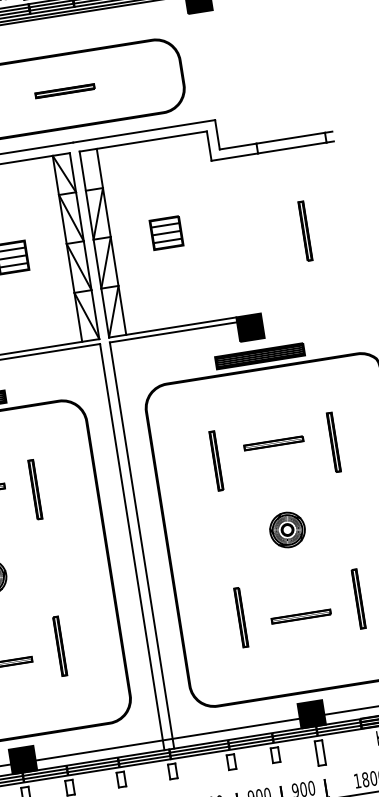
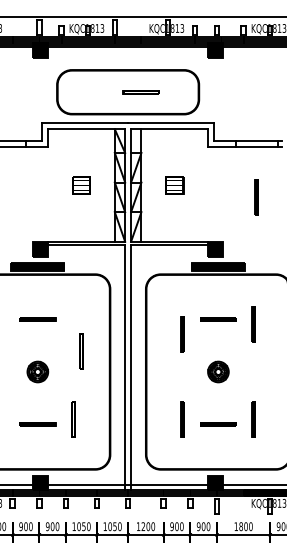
line: (63, 90) -> (140, 91), moved
line: (215, 460) -> (182, 334), moved
line: (33, 489) -> (80, 351), moved

